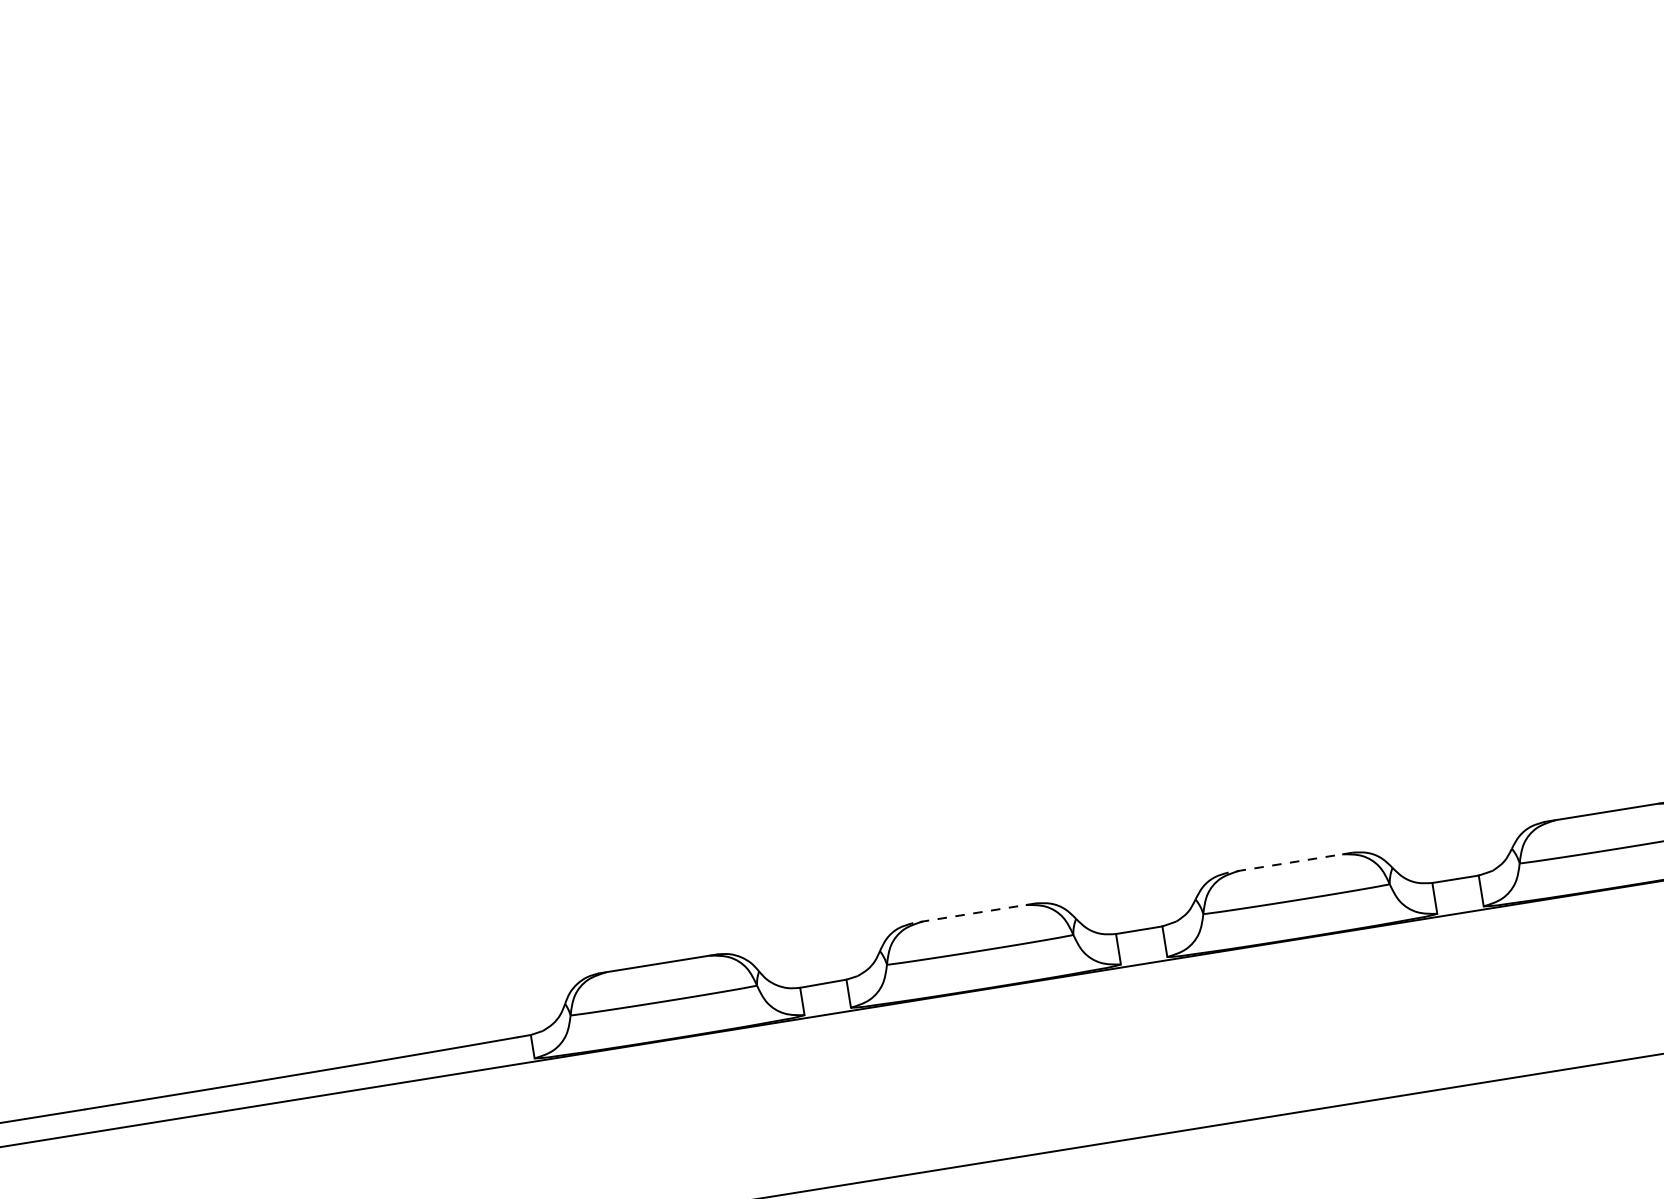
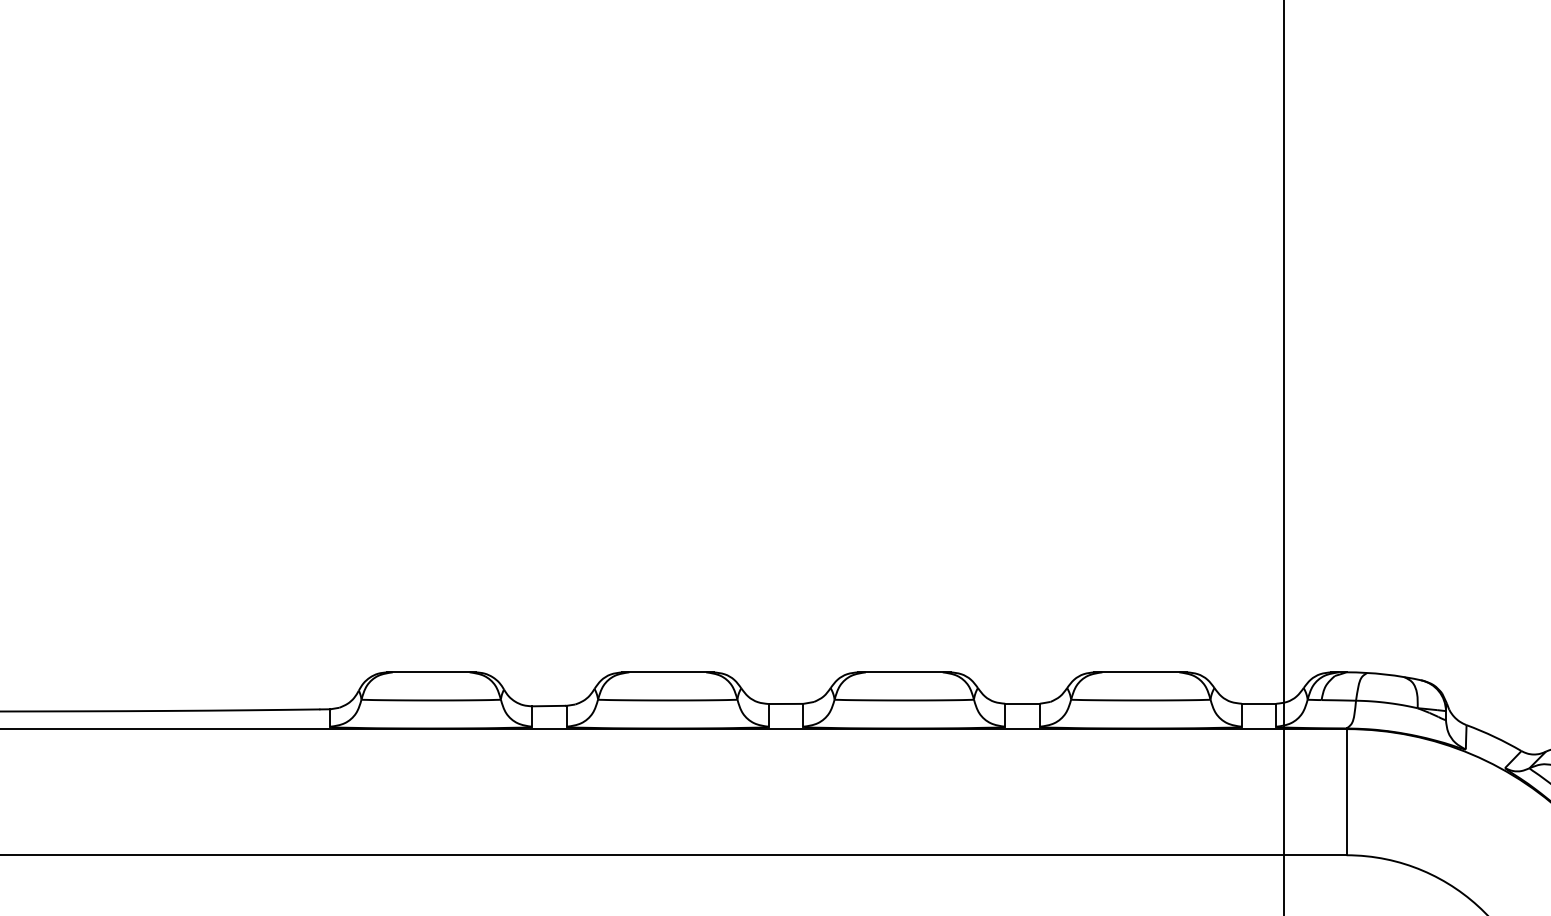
line: (1289, 862) -> (903, 672), dashed -> solid
line: (974, 913) -> (667, 672), dashed -> solid

